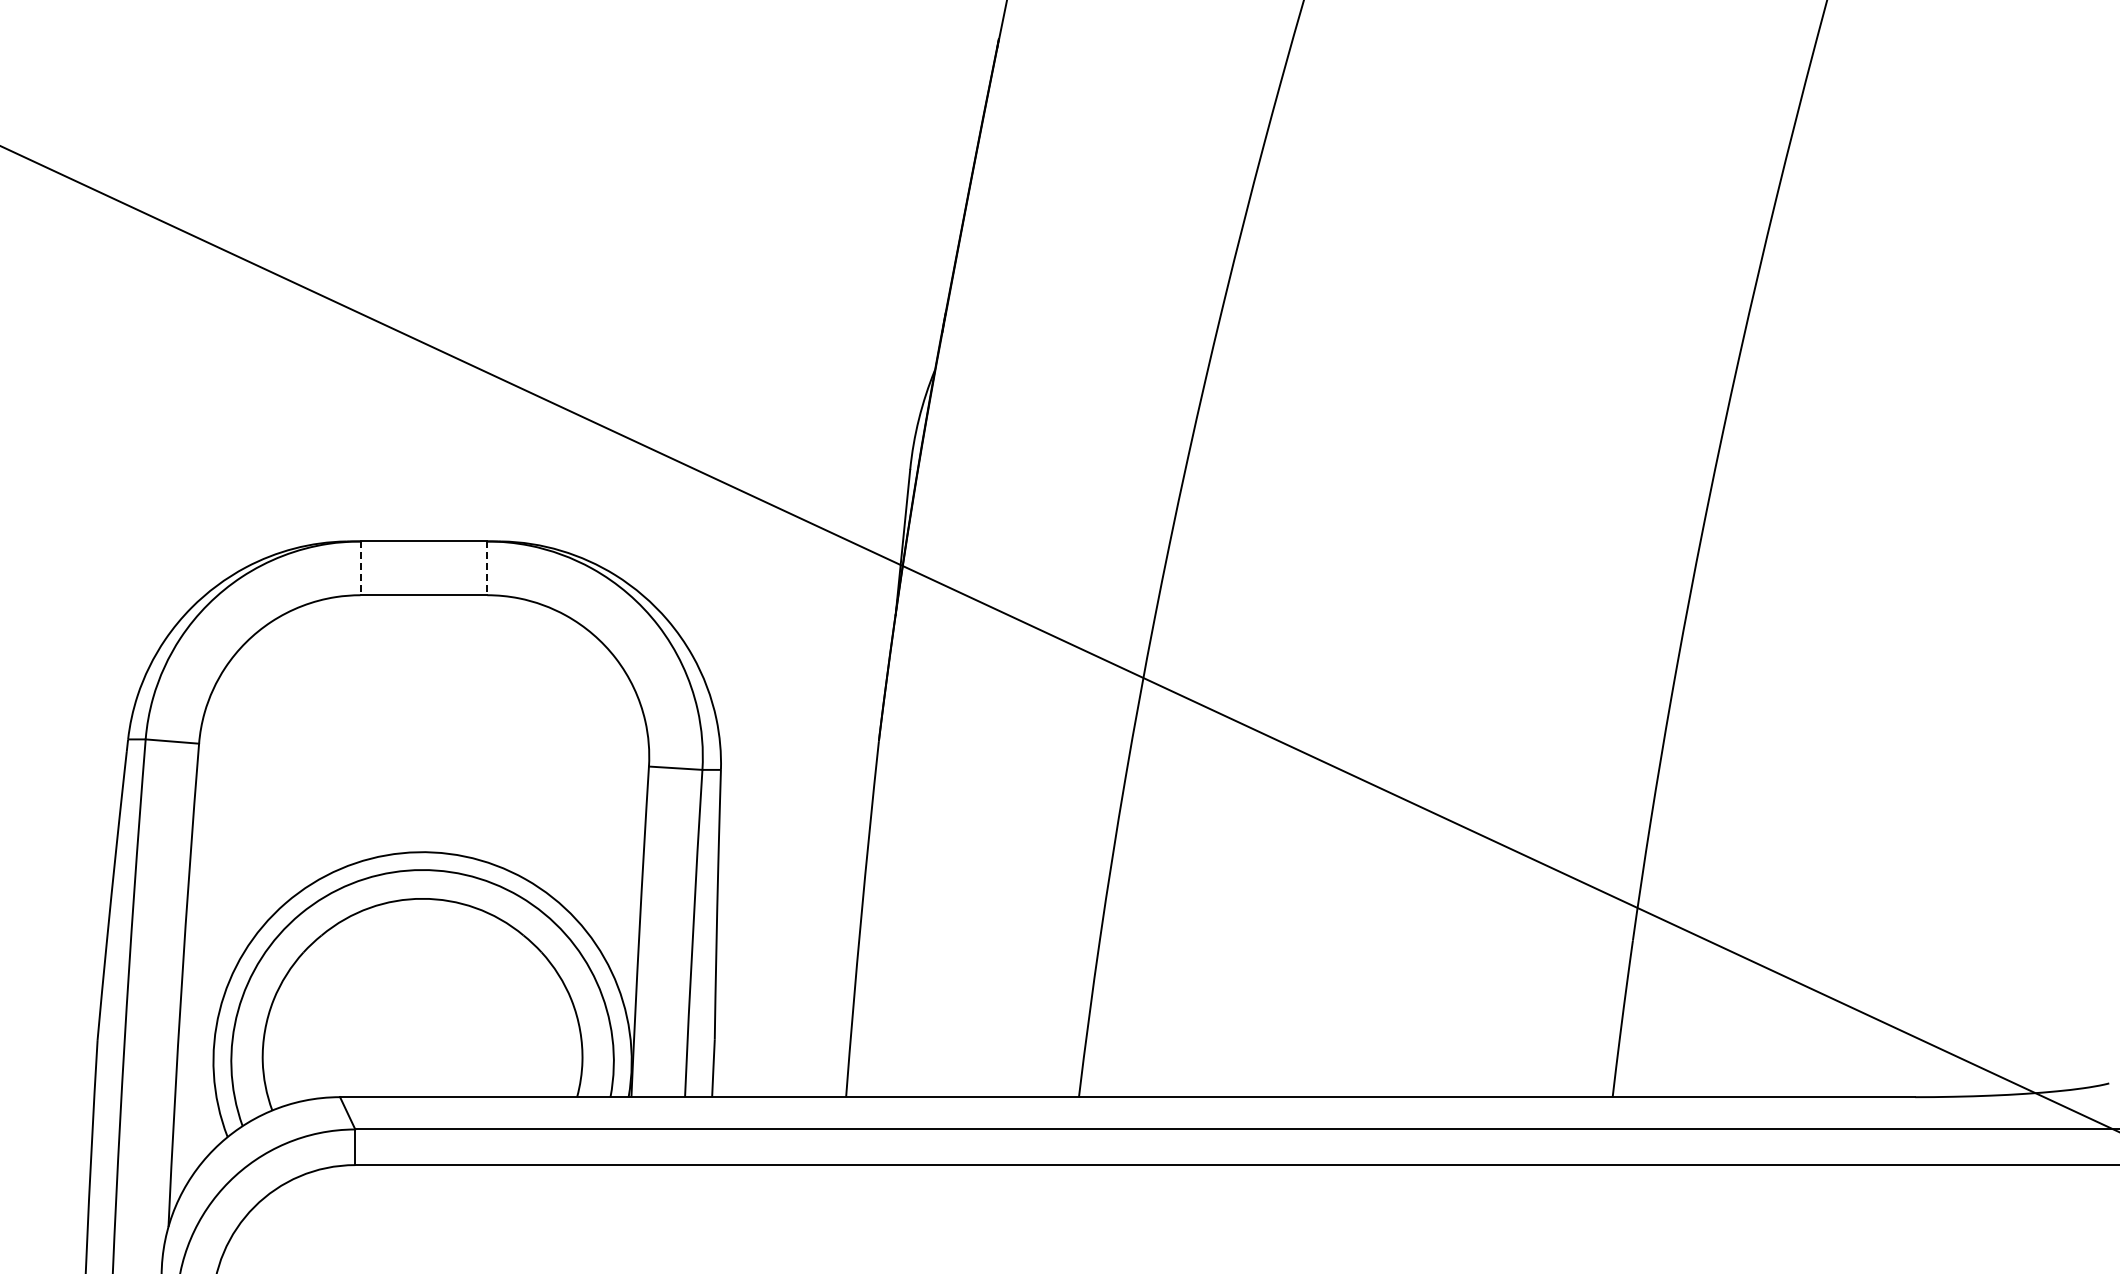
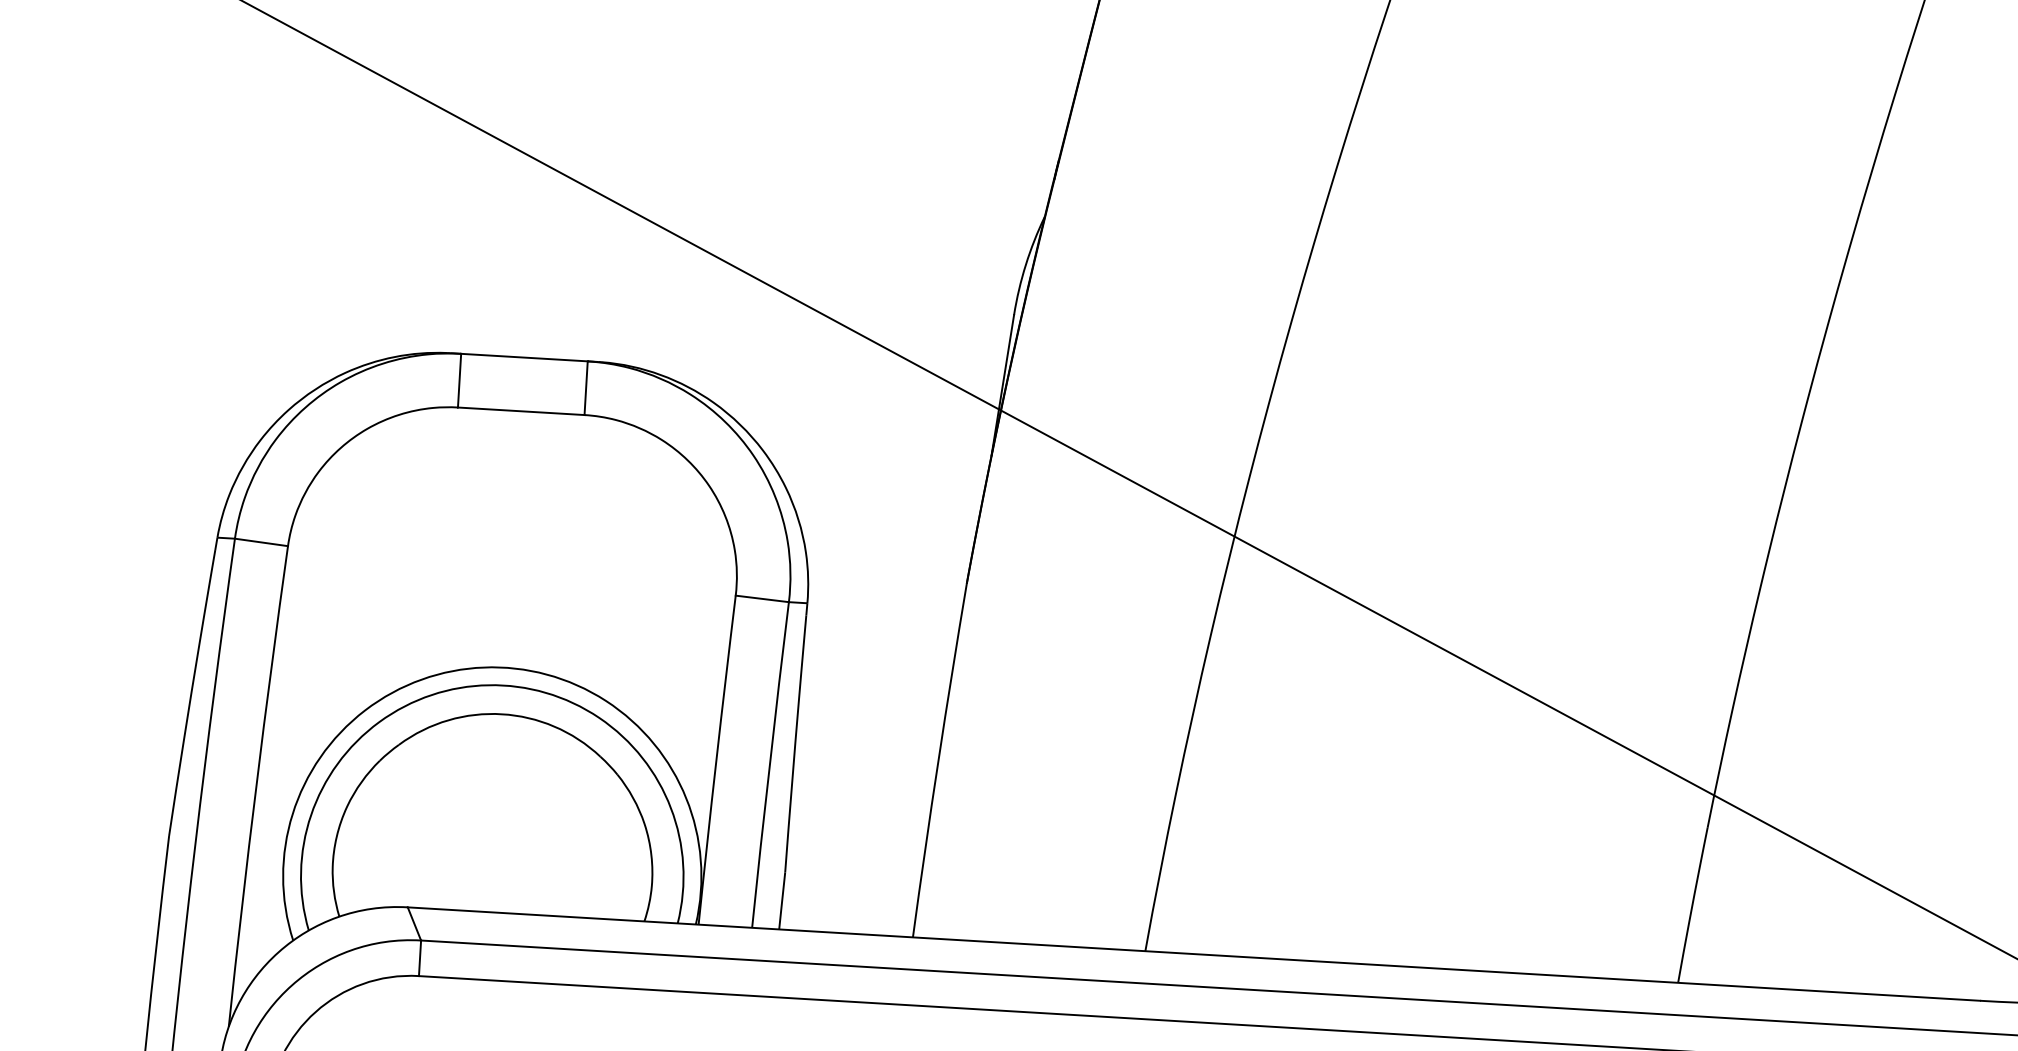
line: (360, 568) -> (459, 380), dashed -> solid
line: (487, 568) -> (586, 388), dashed -> solid

